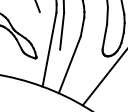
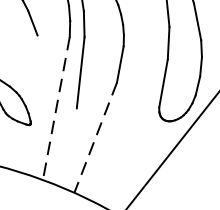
line: (49, 49) -> (56, 108), solid -> dashed
line: (69, 65) -> (95, 139), solid -> dashed

